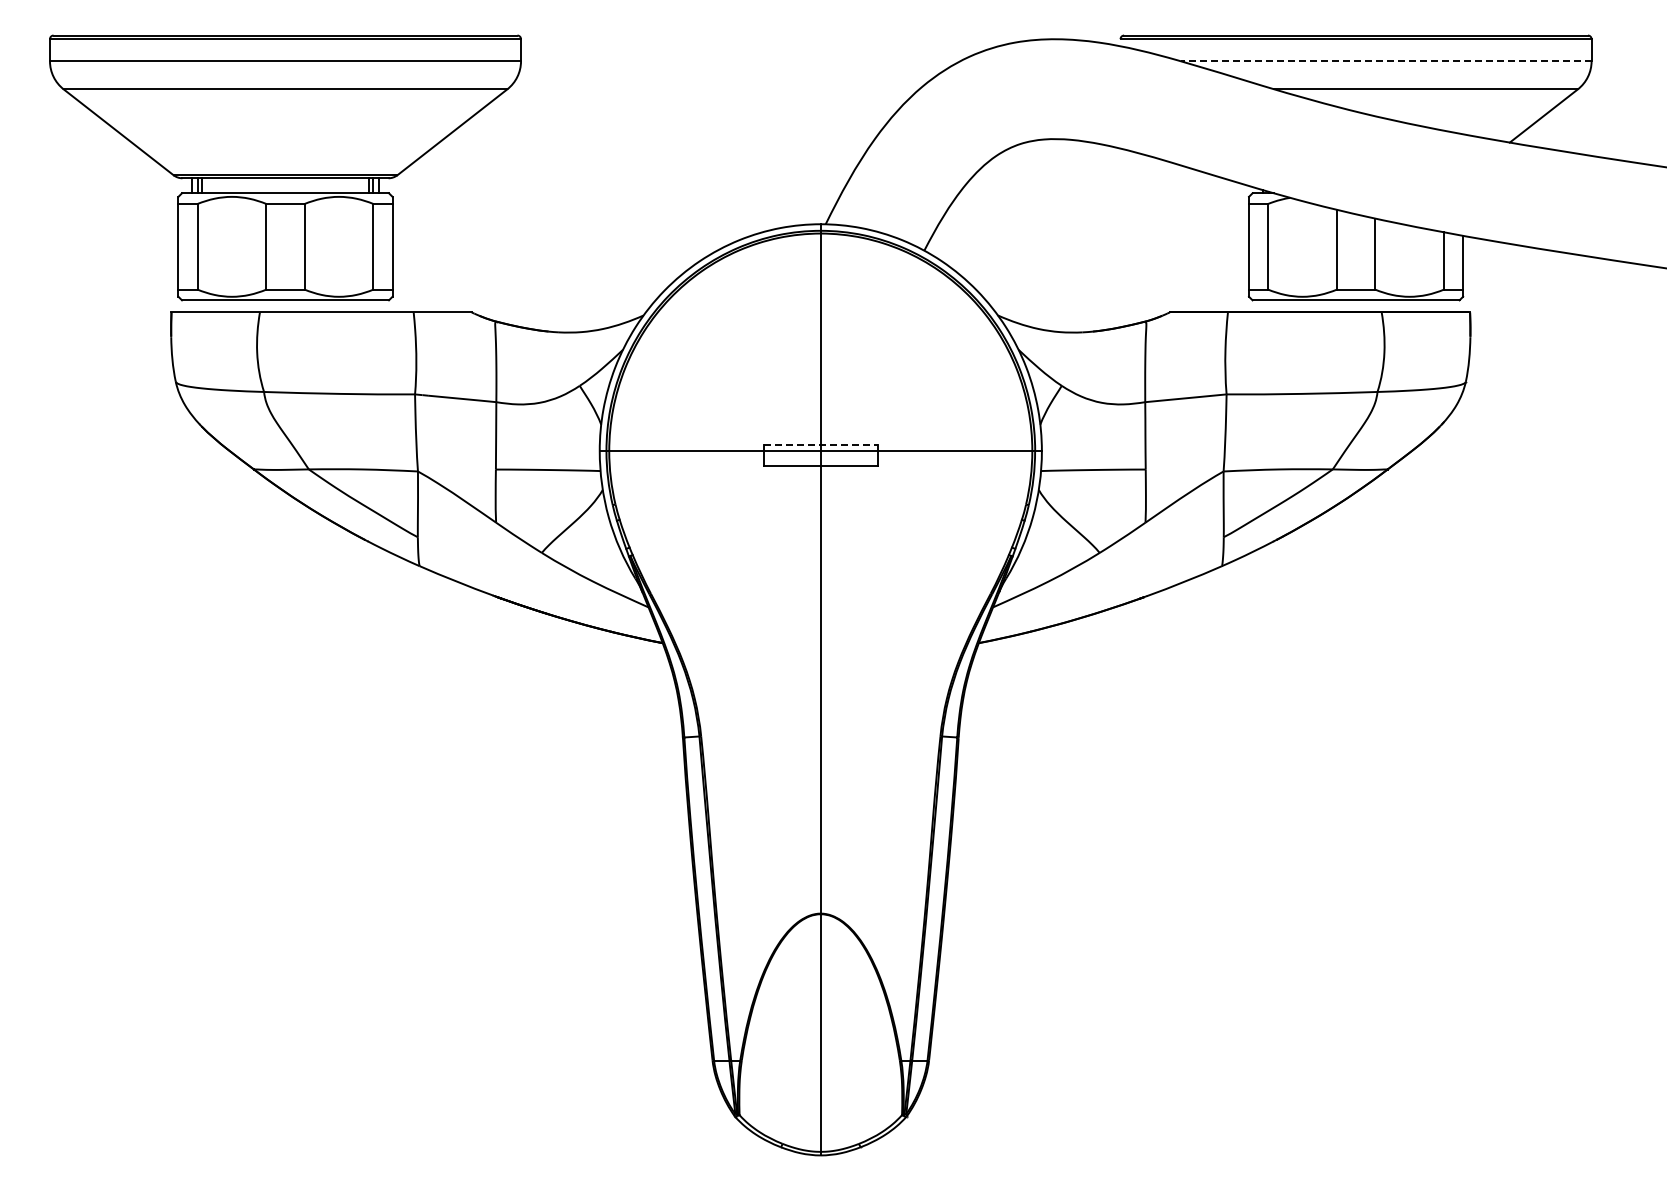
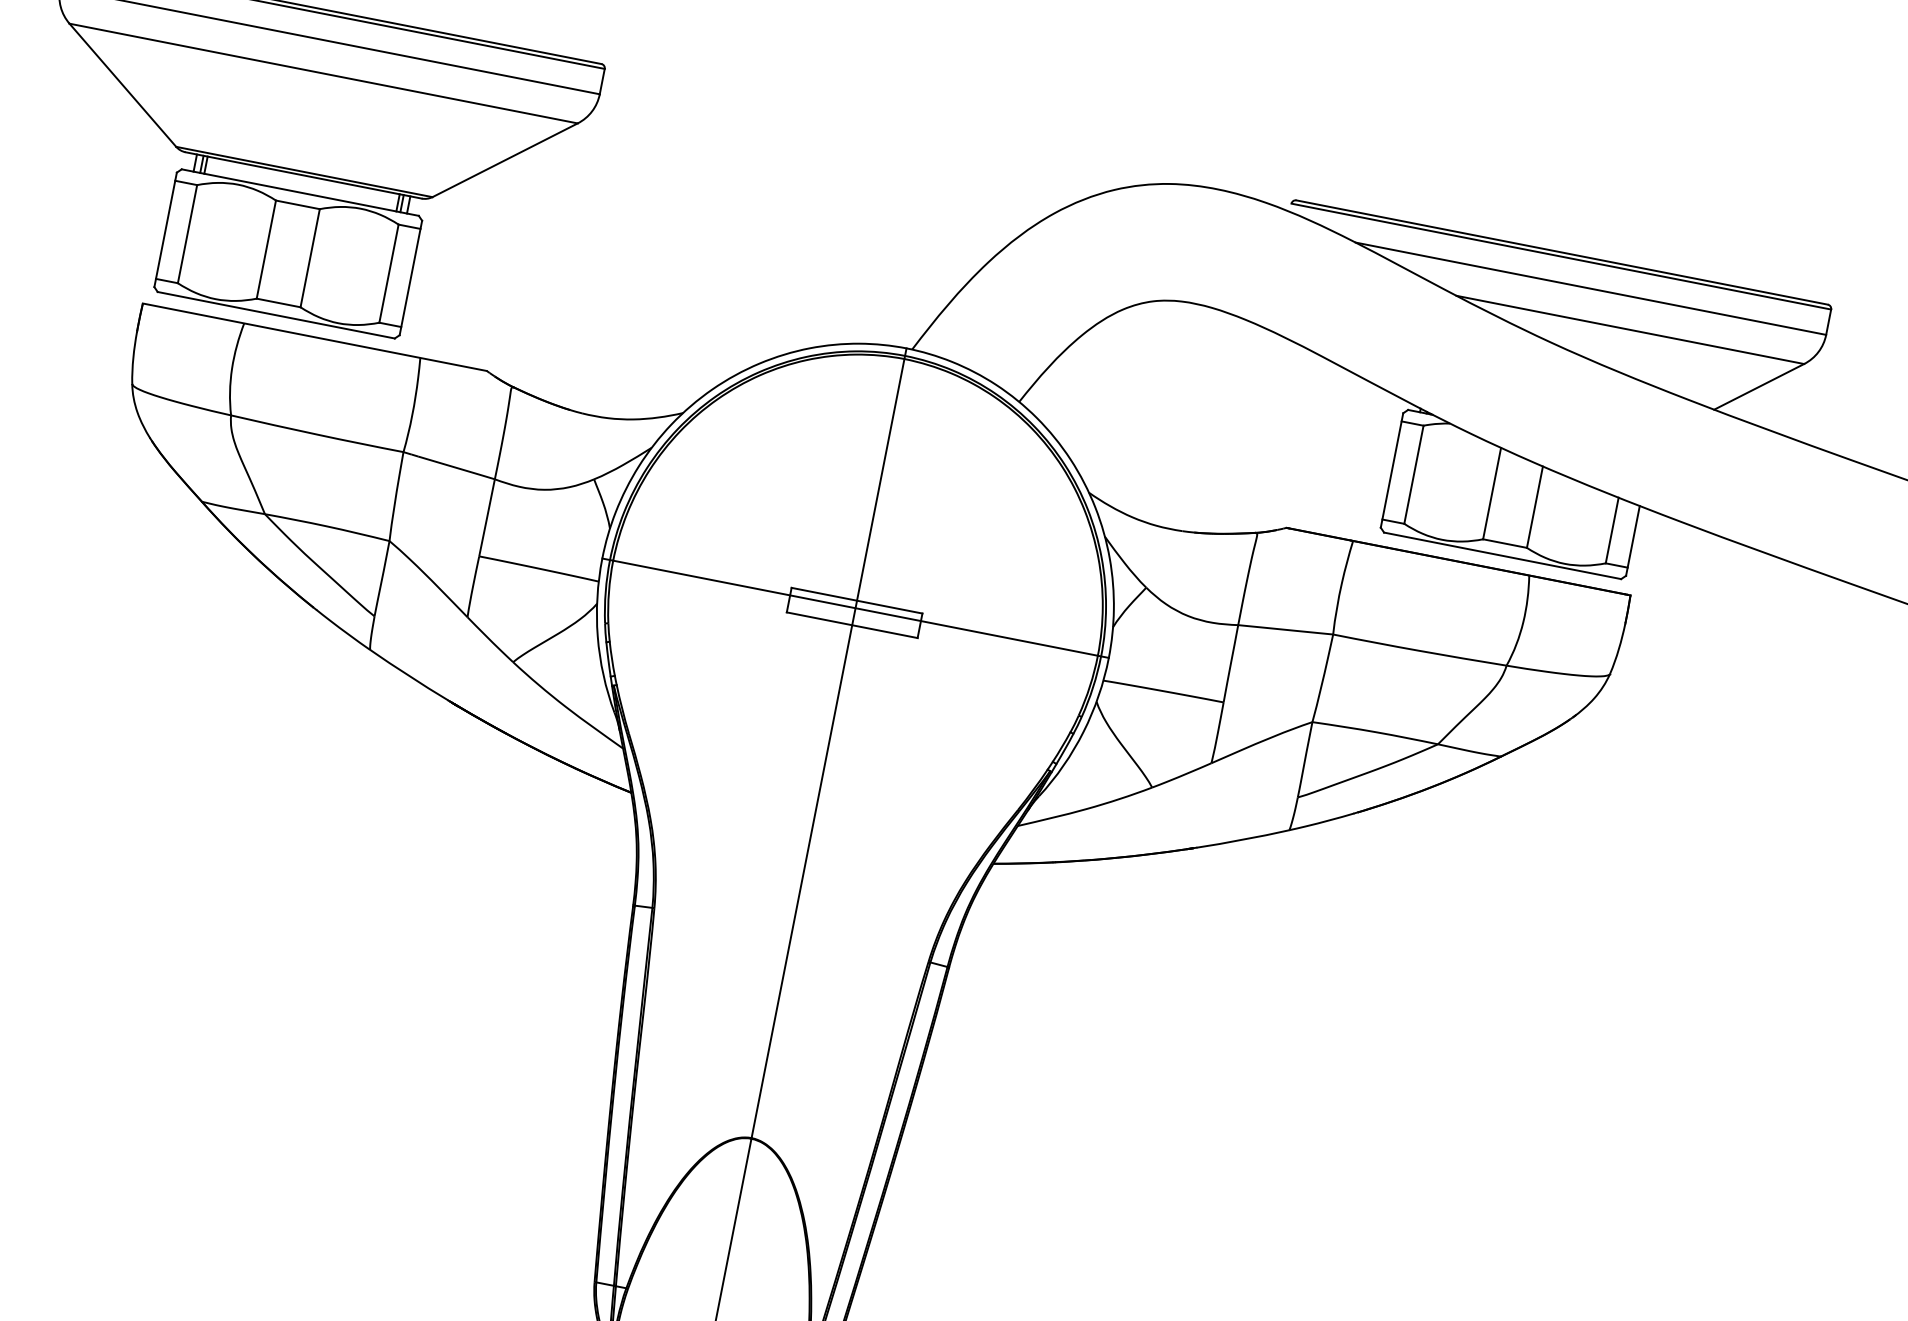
line: (1385, 61) -> (1590, 288), dashed -> solid
line: (821, 444) -> (857, 600), dashed -> solid

